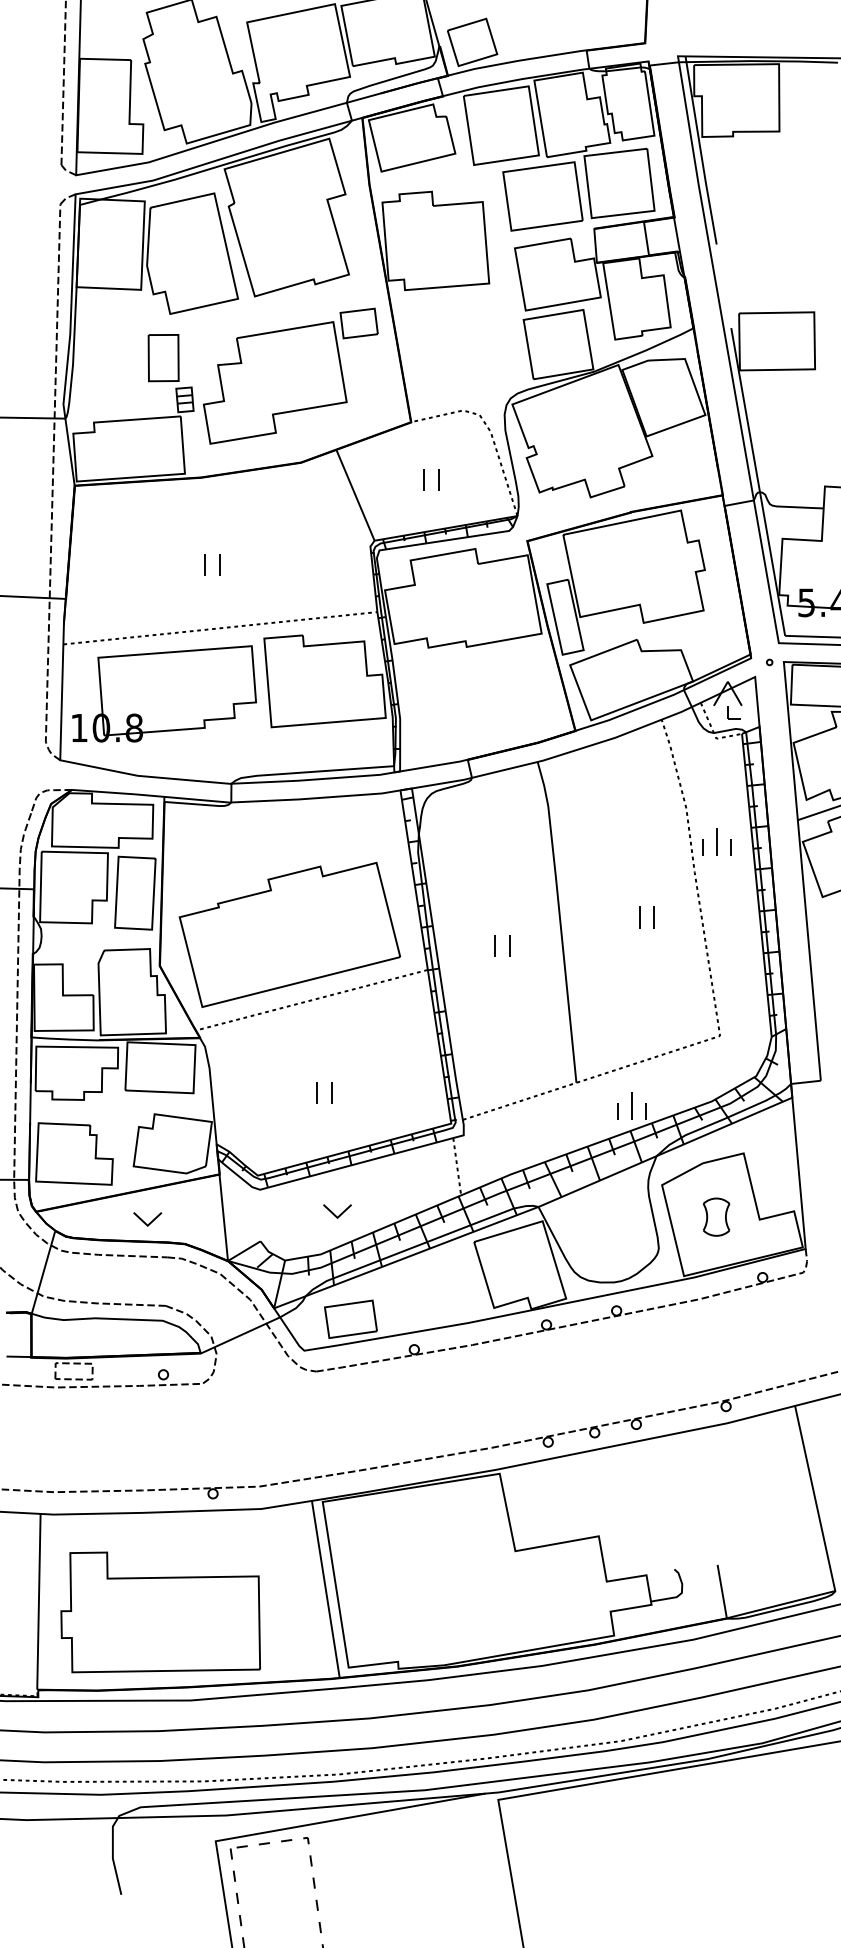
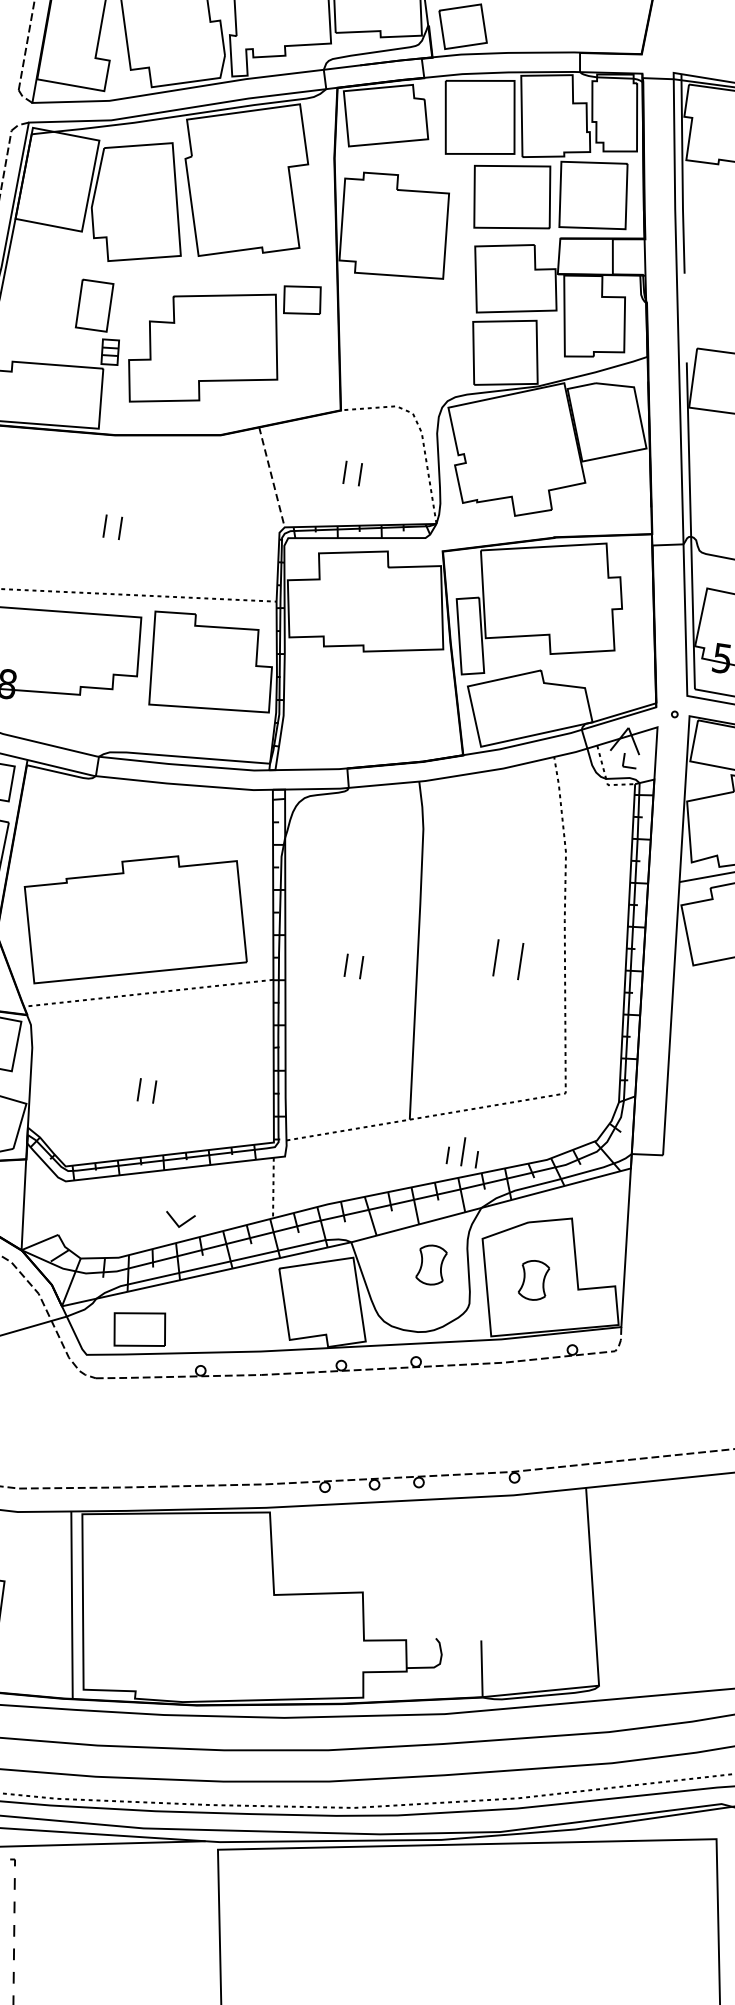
line: (355, 495) -> (271, 477), solid -> dashed
part: (716, 841) -> (592, 891), removed
part: (646, 917) -> (507, 959), size x1.6
part: (337, 1211) -> (179, 1220), moved
part: (617, 1216) -> (431, 1264), added

